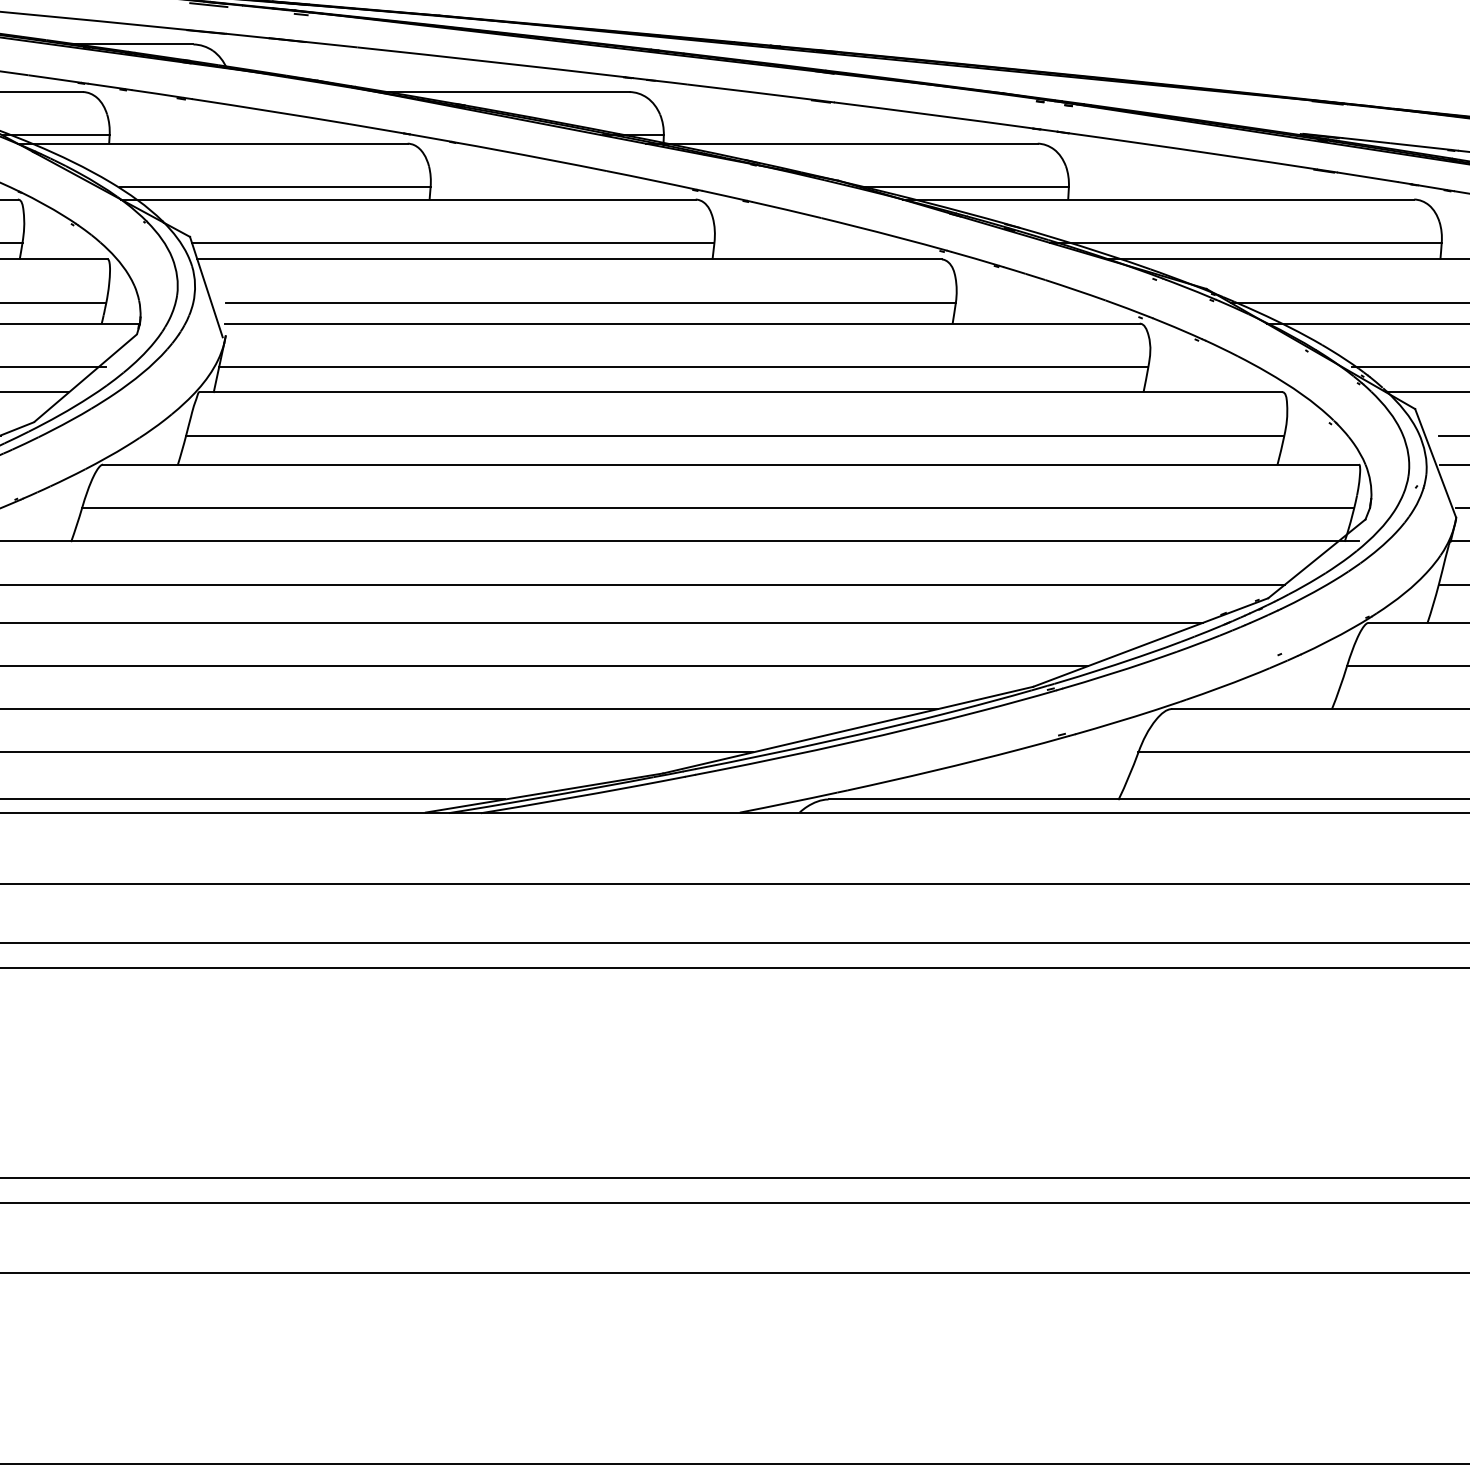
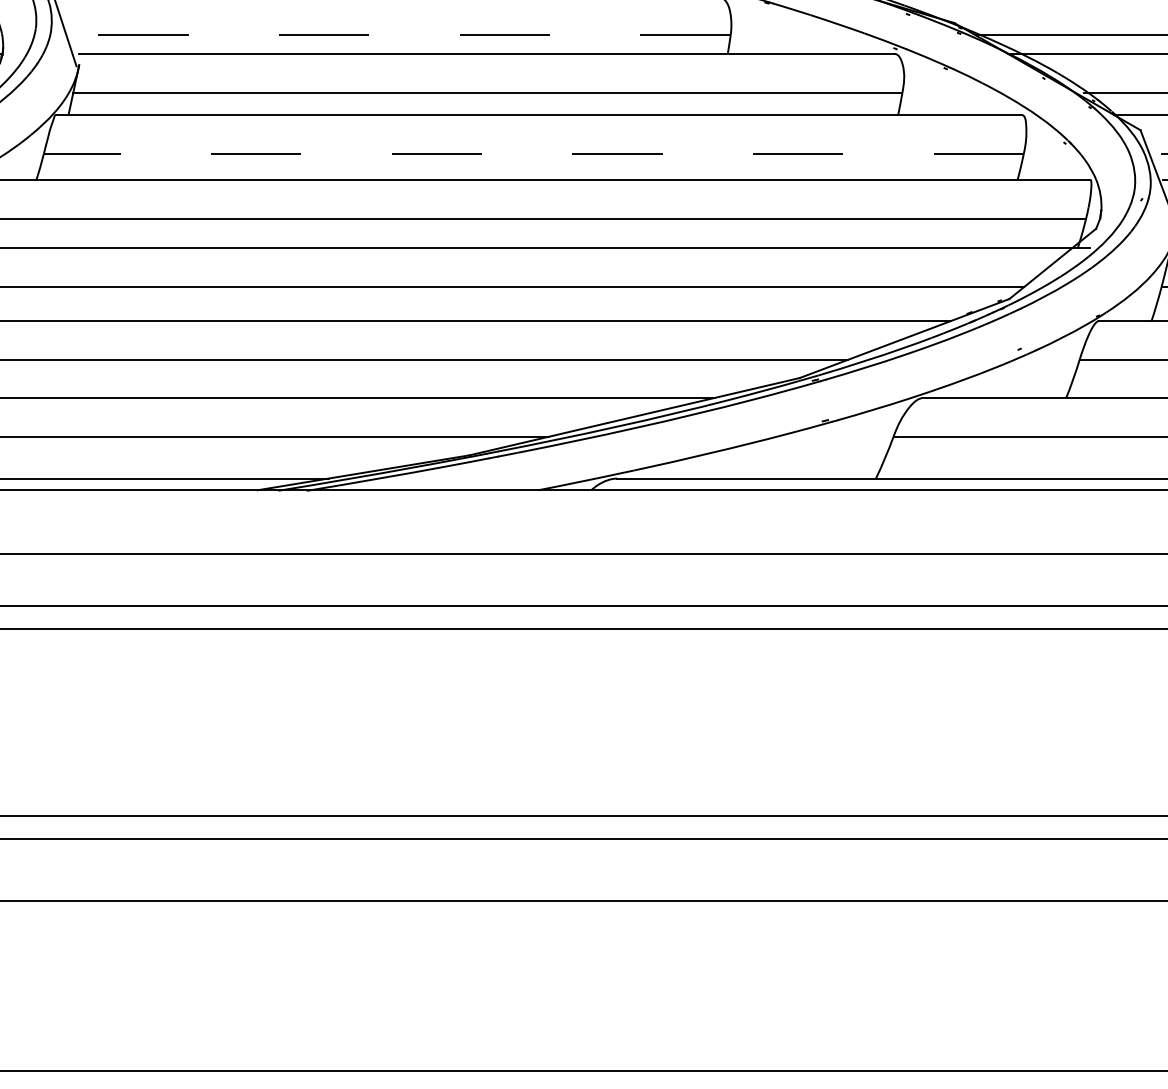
line: (590, 302) -> (404, 35), solid -> dashed
line: (734, 435) -> (533, 153), solid -> dashed

